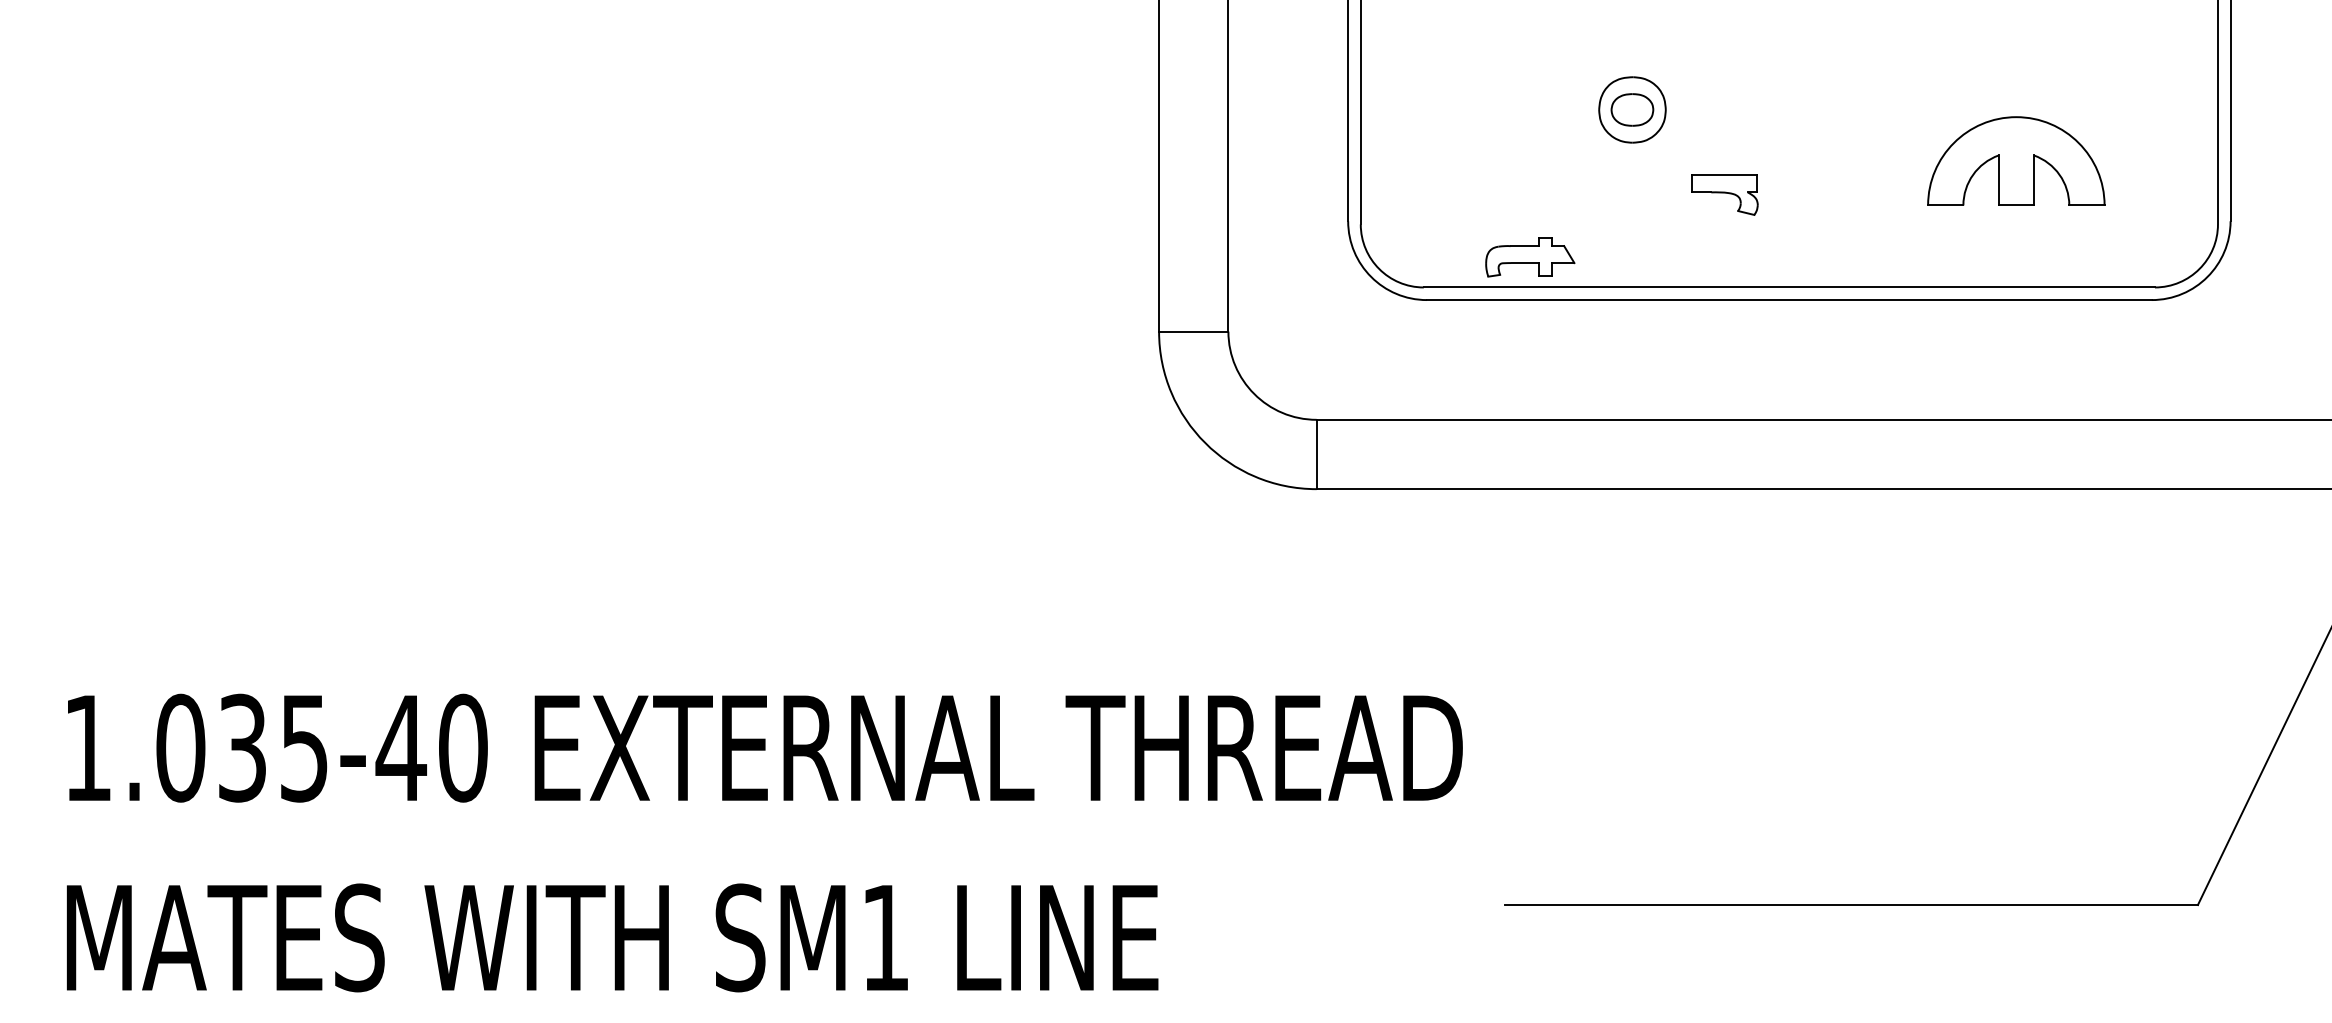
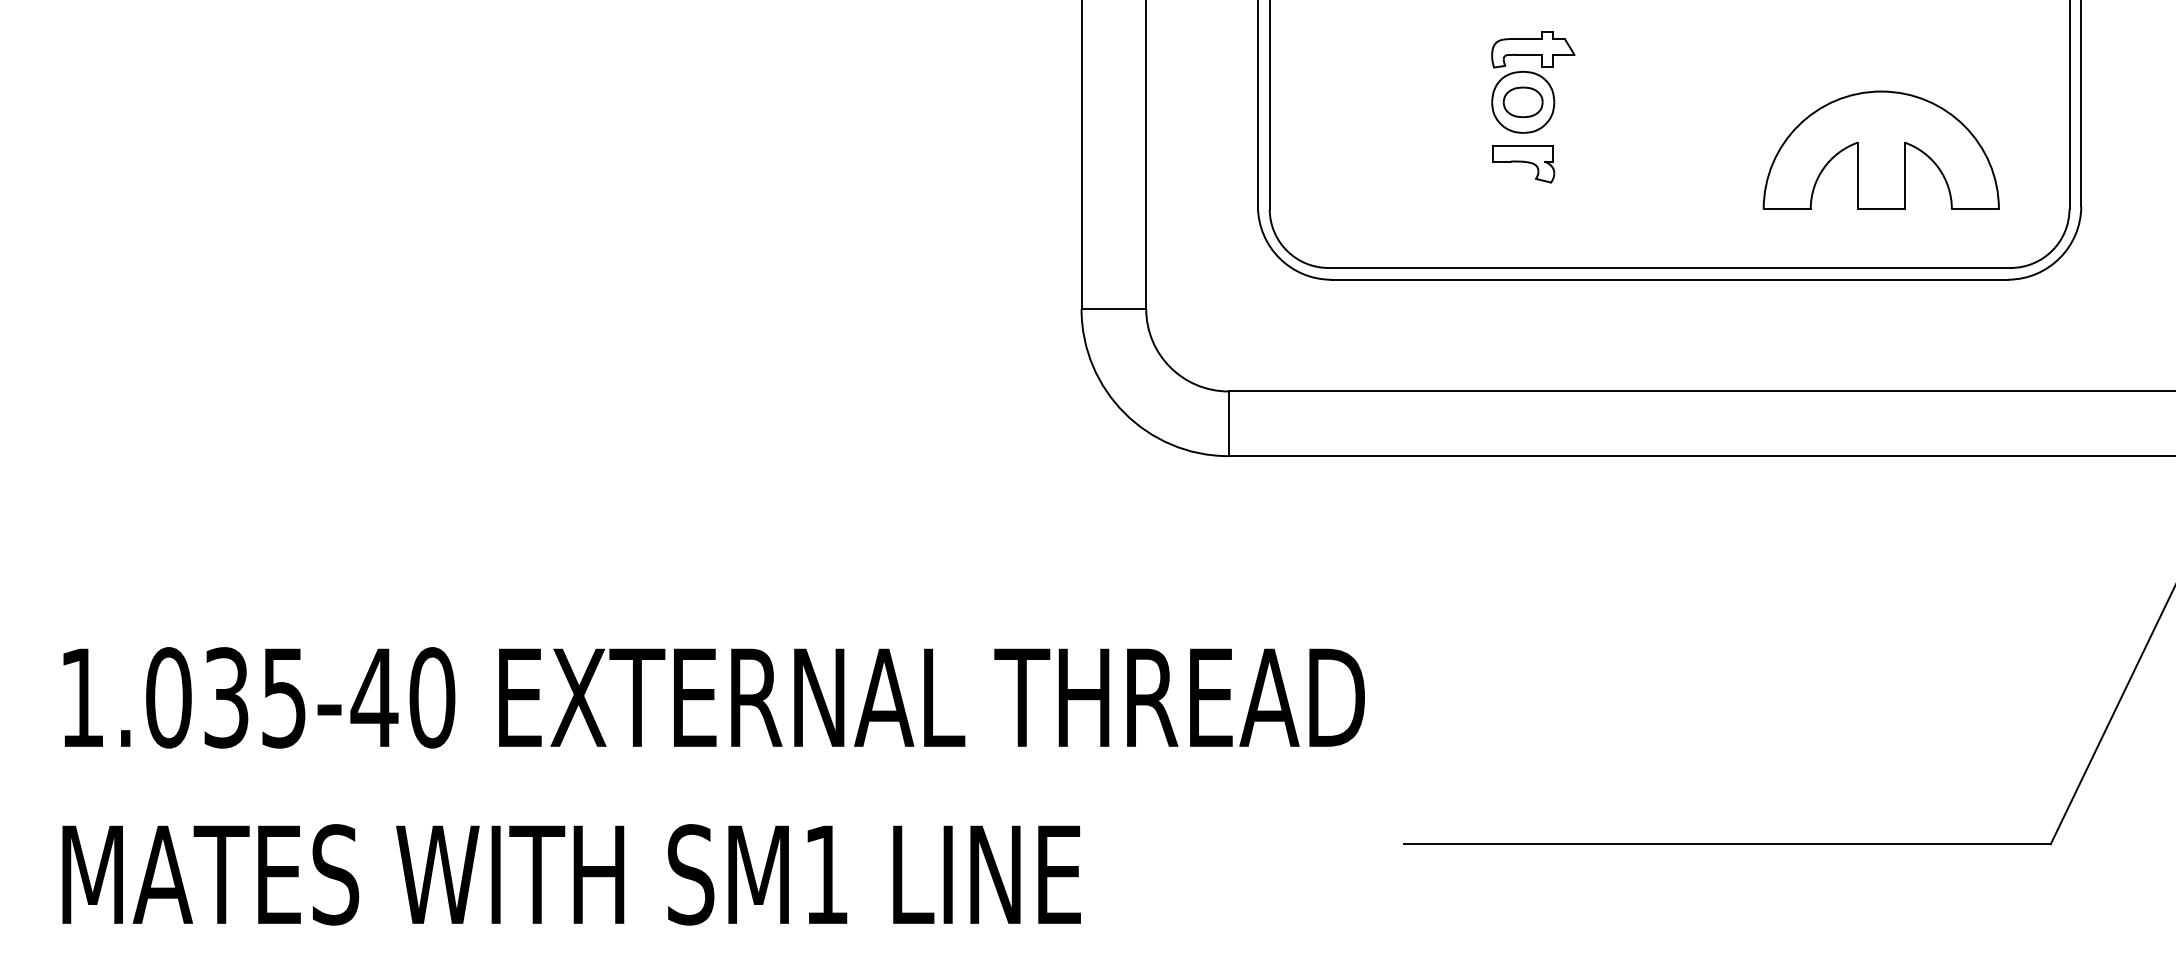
part: (2016, 160) -> (1881, 149), size x1.43
part: (1724, 194) -> (1523, 163), moved
part: (1530, 257) -> (1533, 49), moved

